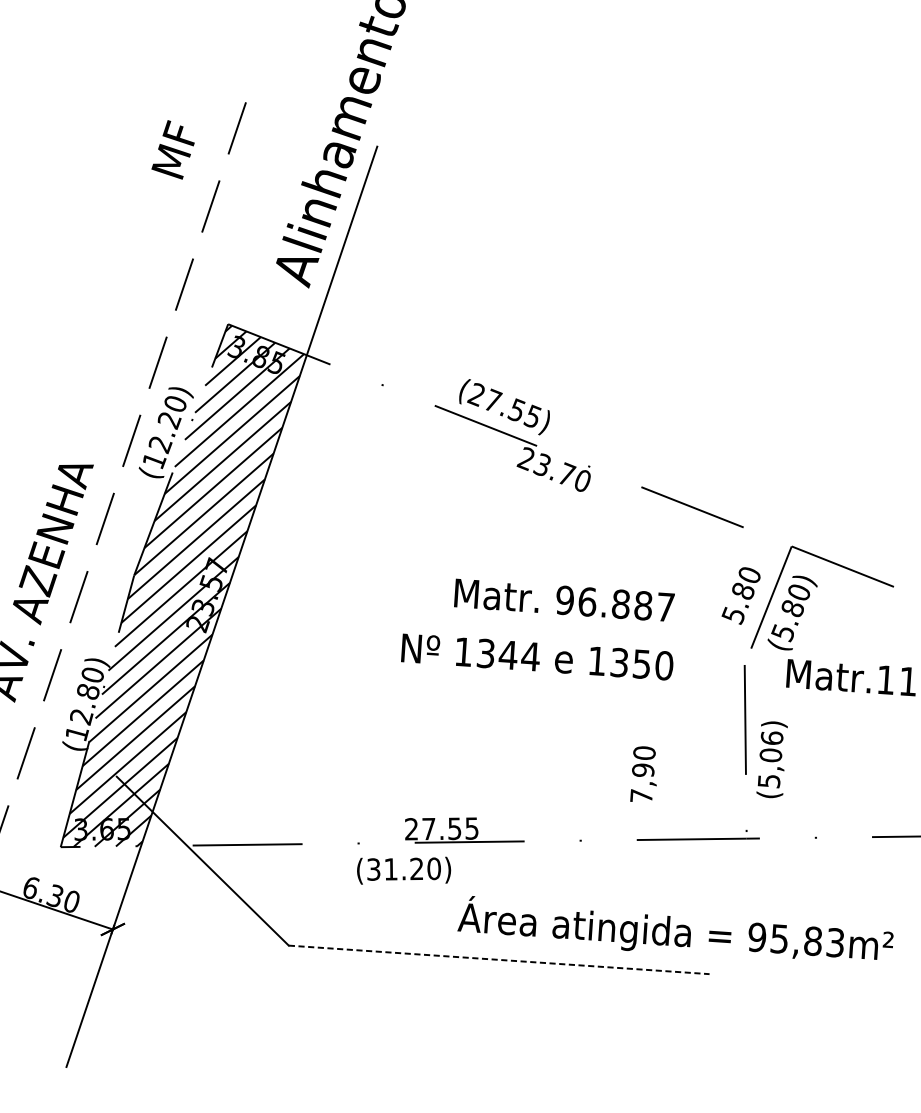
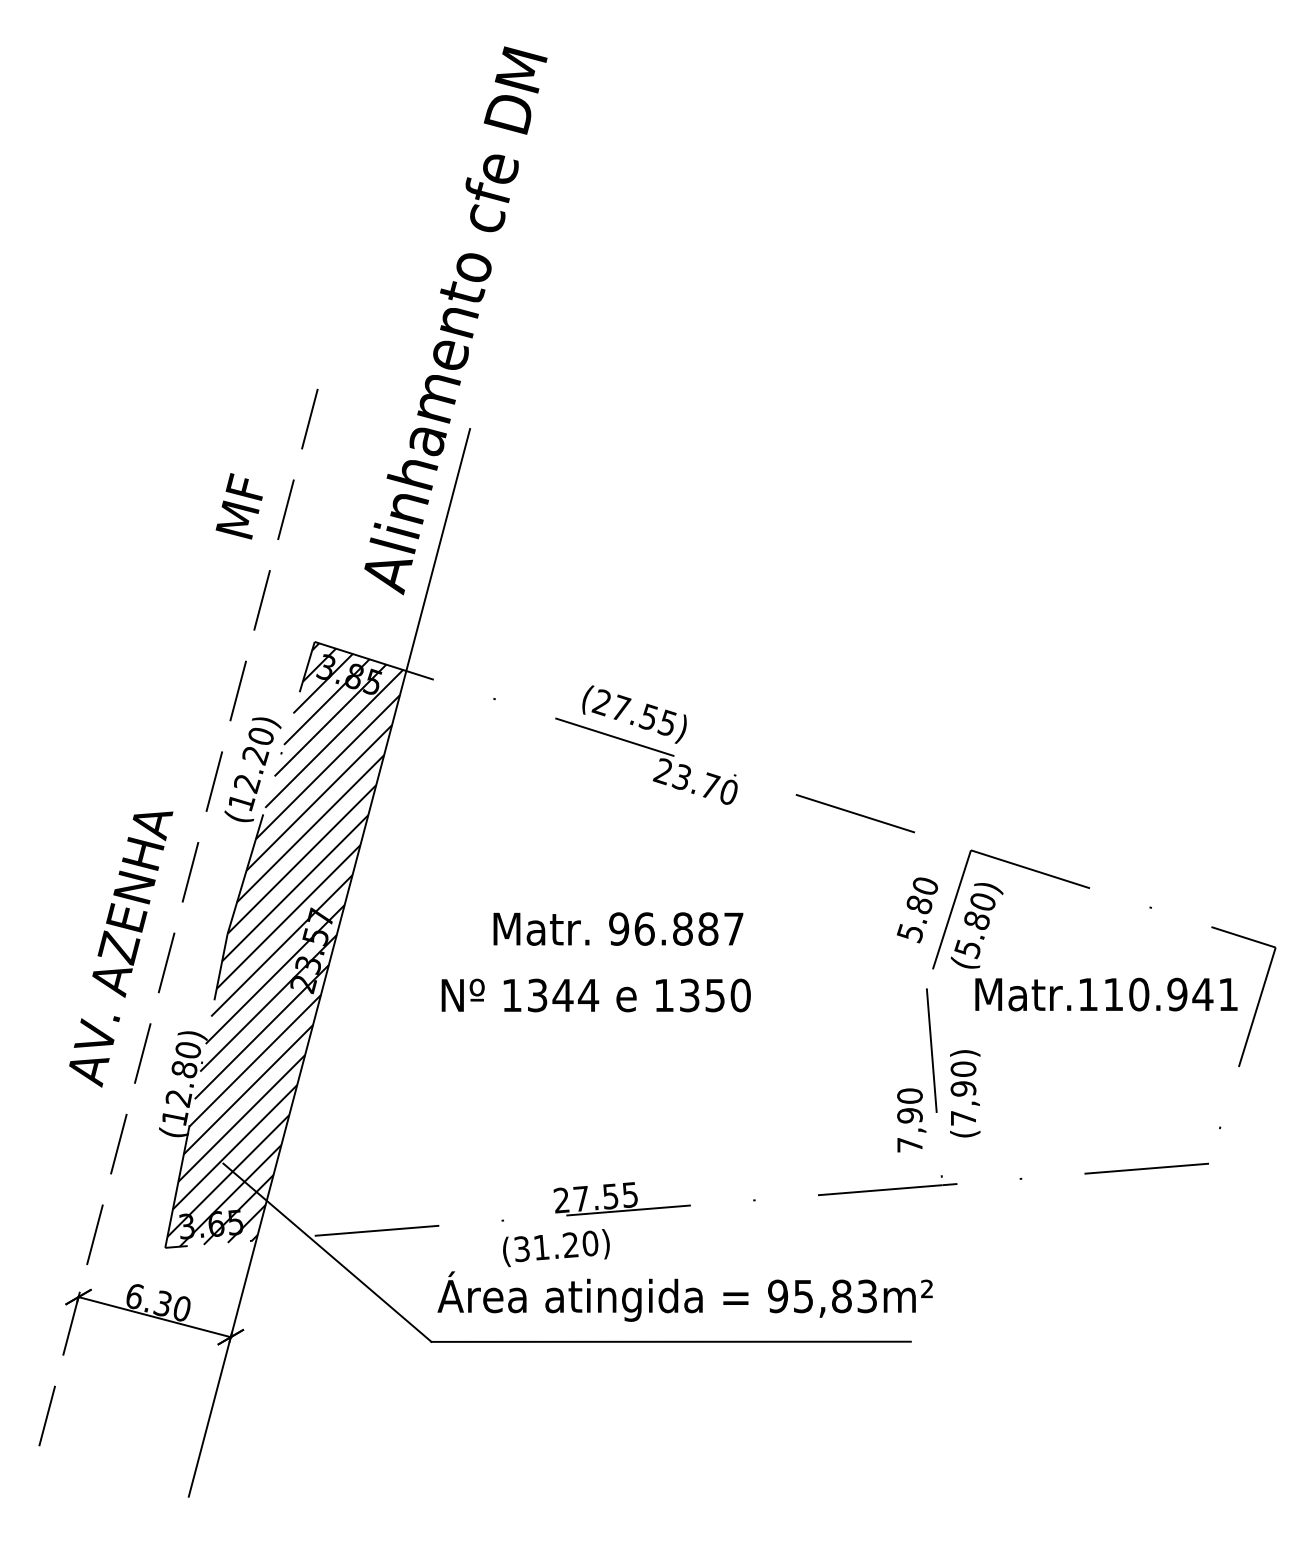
text: (172, 149) -> (238, 506), moved
text: (564, 599) -> (618, 928), moved
text: (536, 657) -> (595, 995), moved
text: (770, 759) -> (963, 1093), (5,06) -> (7,90)
text: (644, 774) -> (911, 1120), moved
text: (675, 931) -> (684, 1296), moved
line: (499, 959) -> (671, 1341), dashed -> solid

